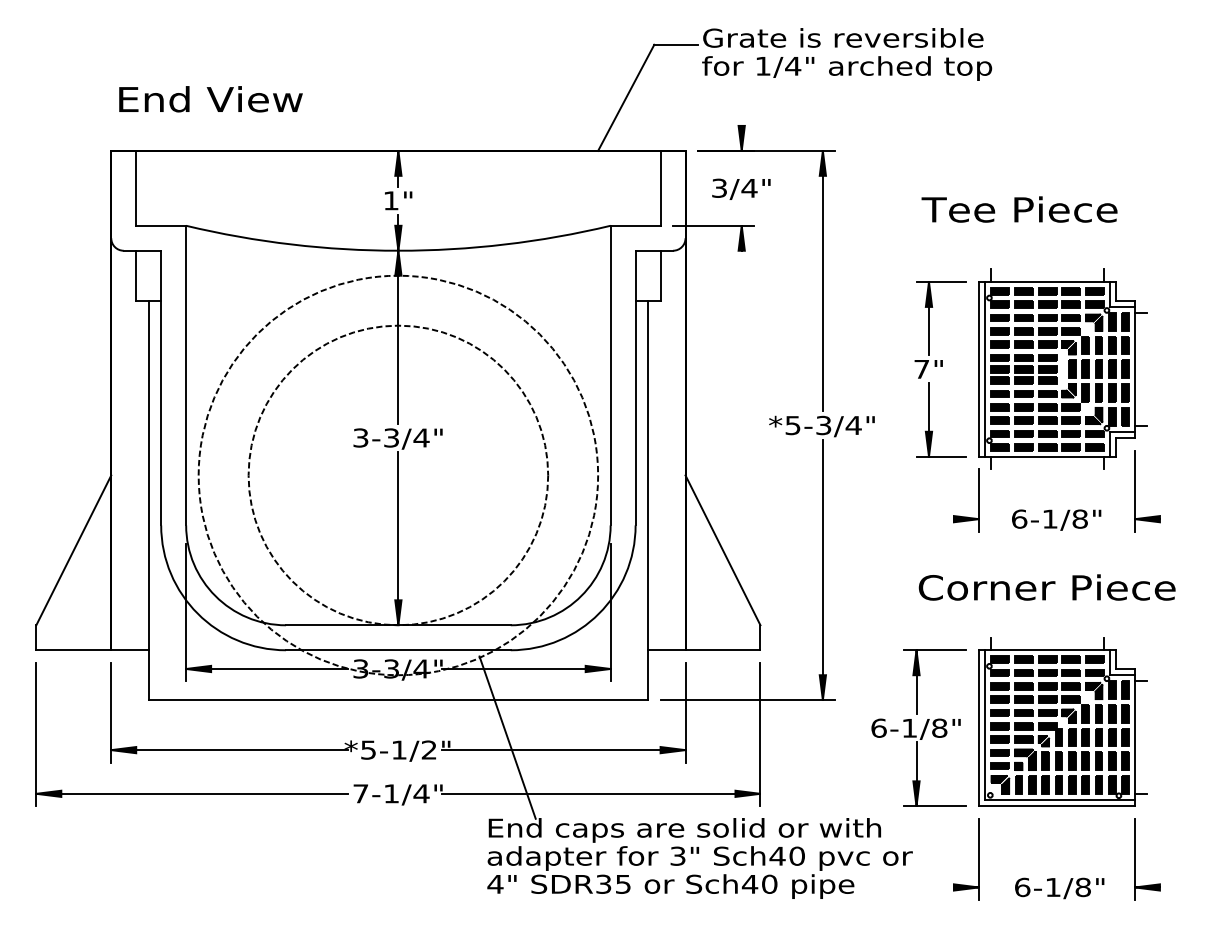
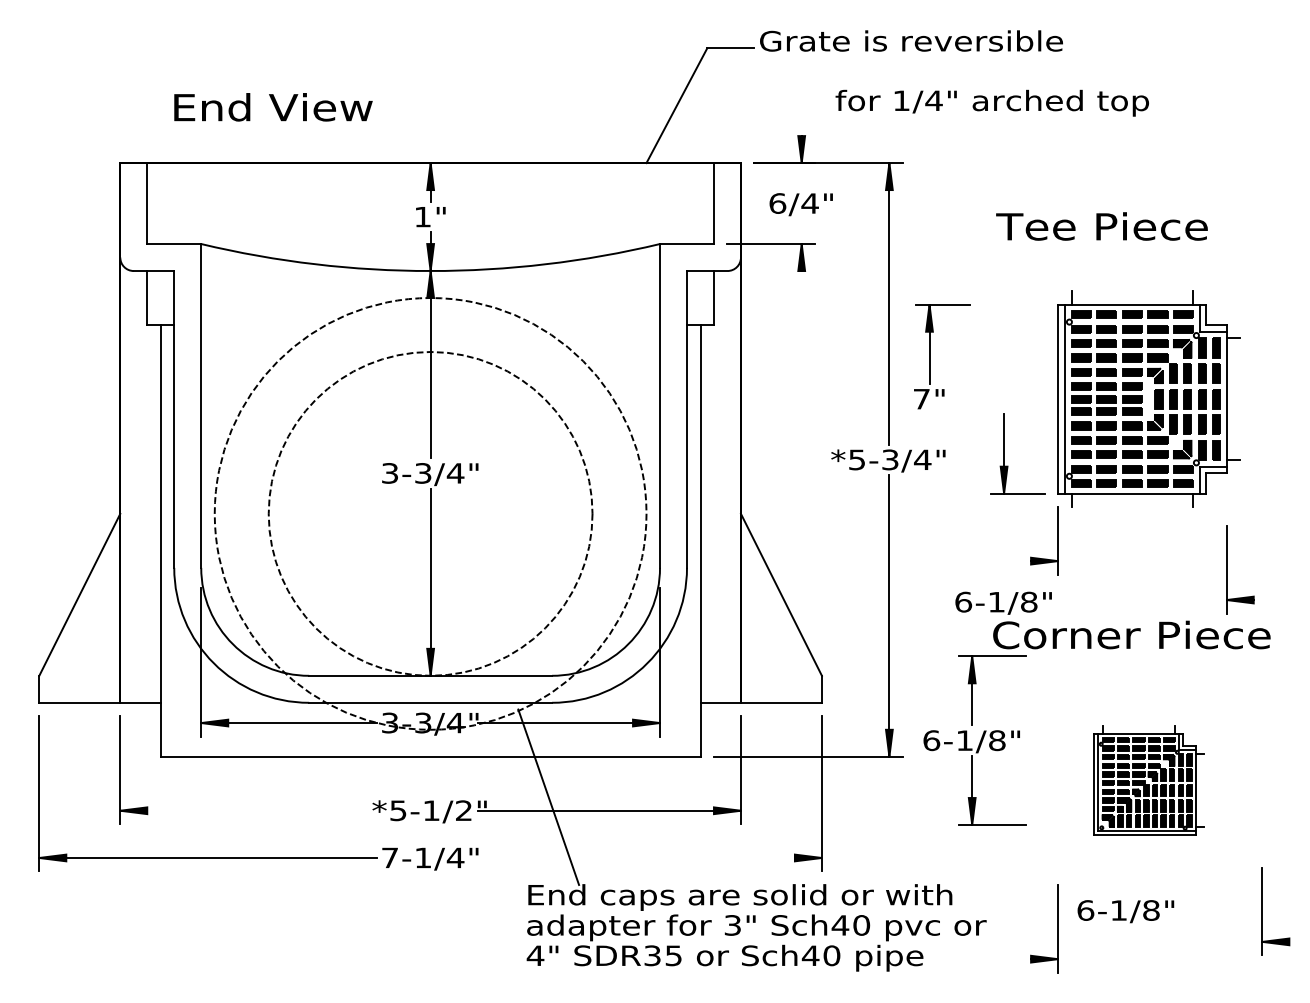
text: (847, 68) -> (992, 103), moved
text: (210, 99) -> (272, 107), moved
text: (719, 187) -> (777, 202), 3/4" -> 6/4"
part: (929, 329) -> (930, 356), moved
part: (1135, 491) -> (1227, 570), moved
text: (1056, 519) -> (1003, 602), moved
part: (1062, 721) -> (1148, 779), size x0.6
part: (918, 727) -> (974, 739), moved
line: (229, 750) -> (248, 811), removed
line: (601, 793) -> (650, 857), removed
part: (1135, 859) -> (1262, 911), moved
text: (1059, 888) -> (1125, 911), moved

